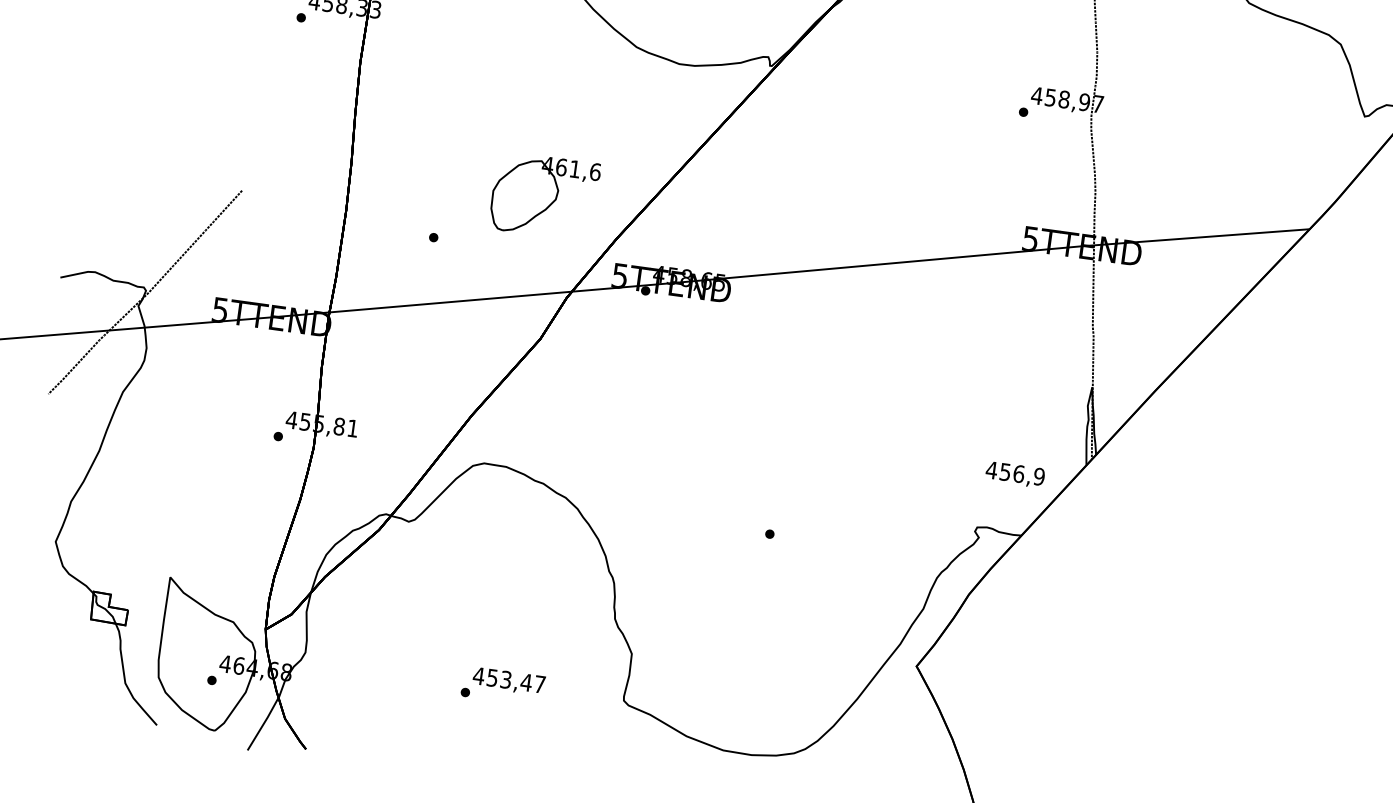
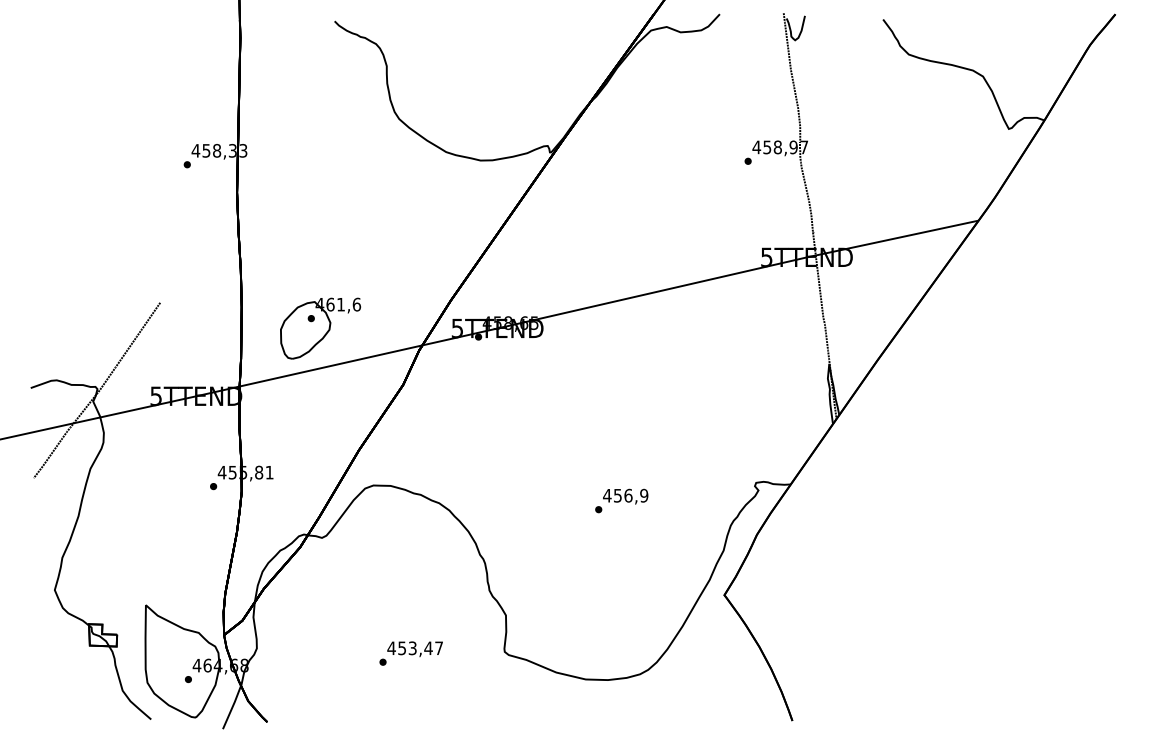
part: (544, 196) -> (320, 328), moved
text: (1015, 474) -> (625, 496), moved

